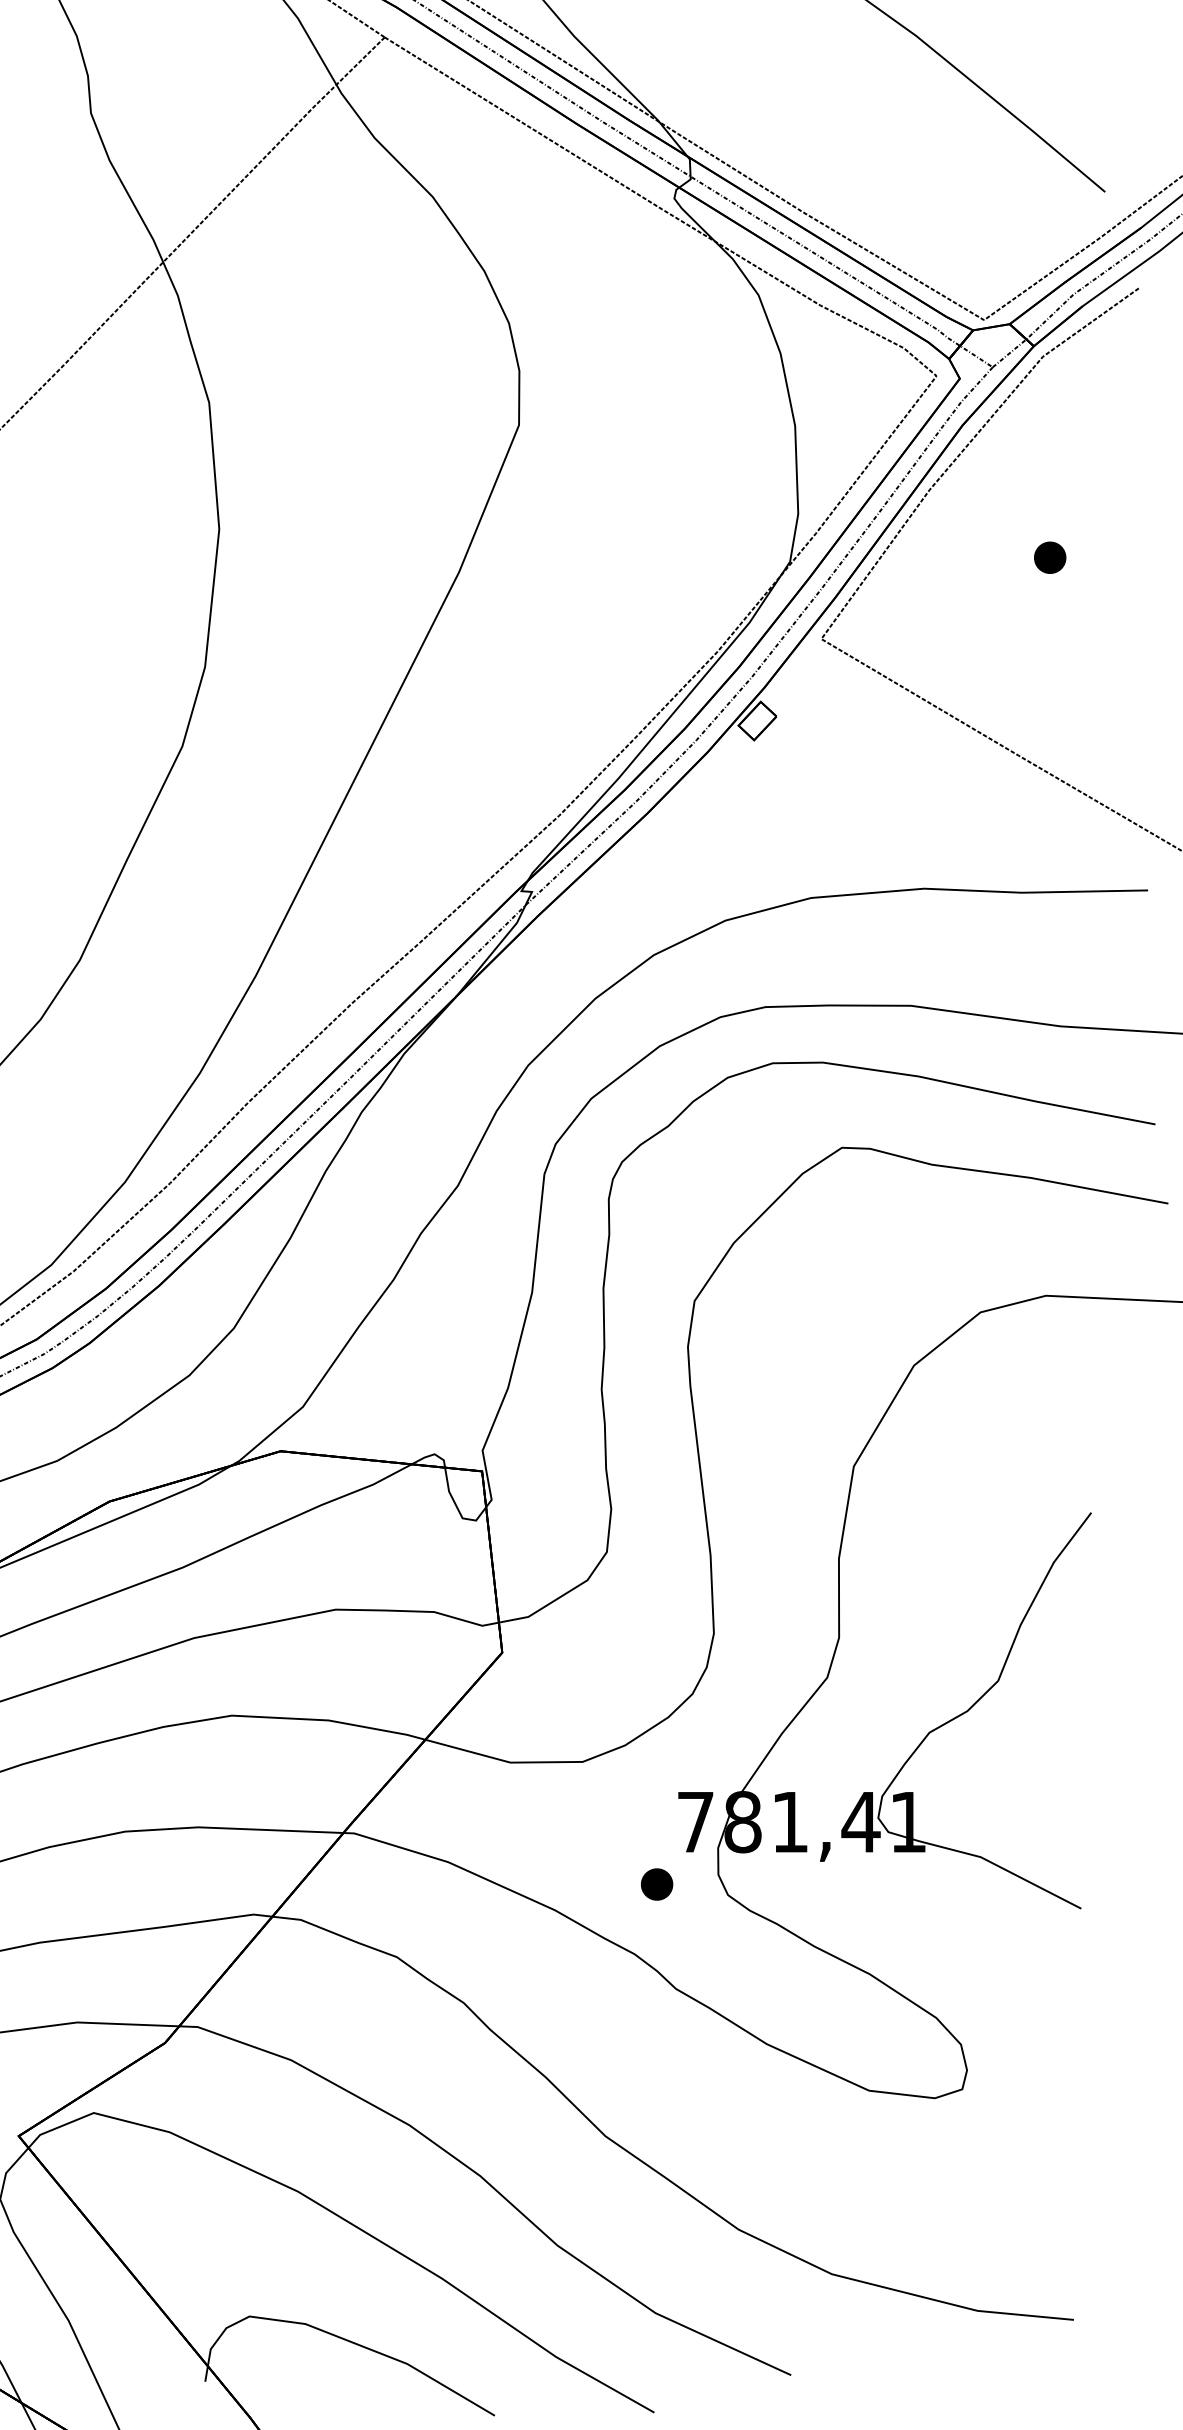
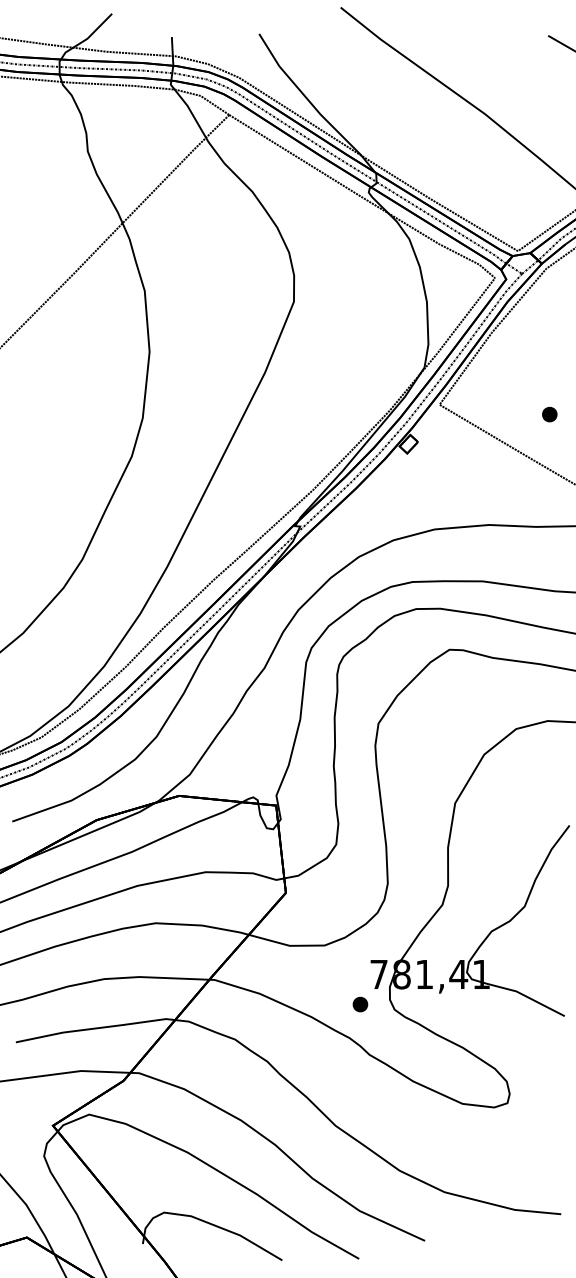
part: (1049, 557) -> (549, 414), moved

